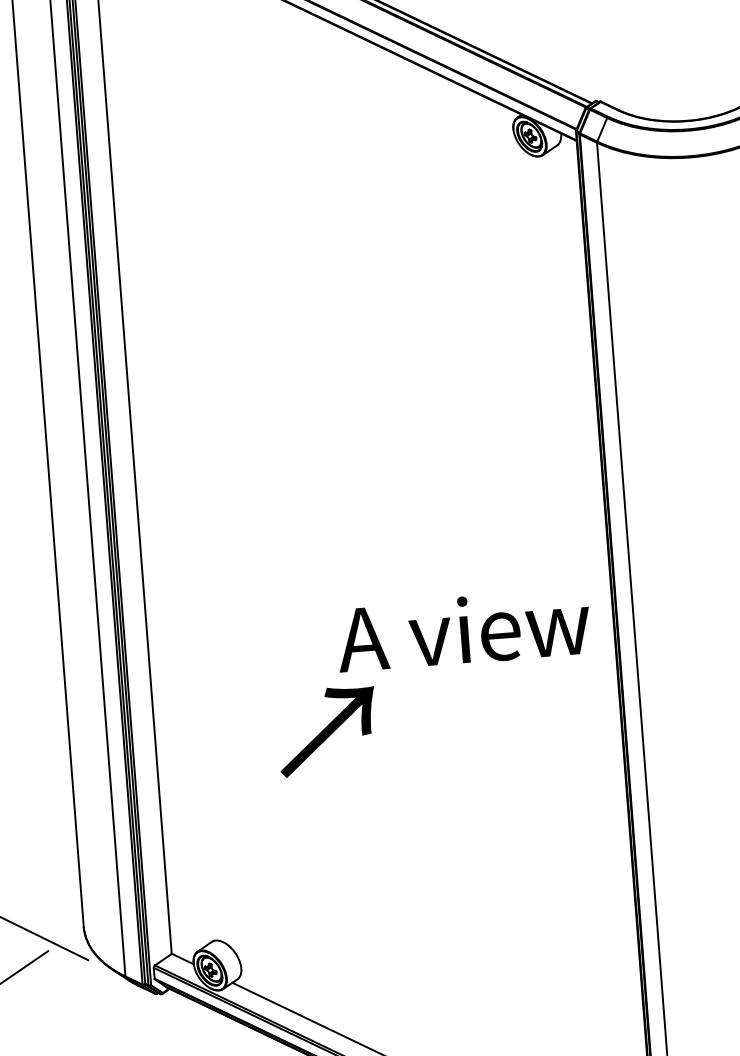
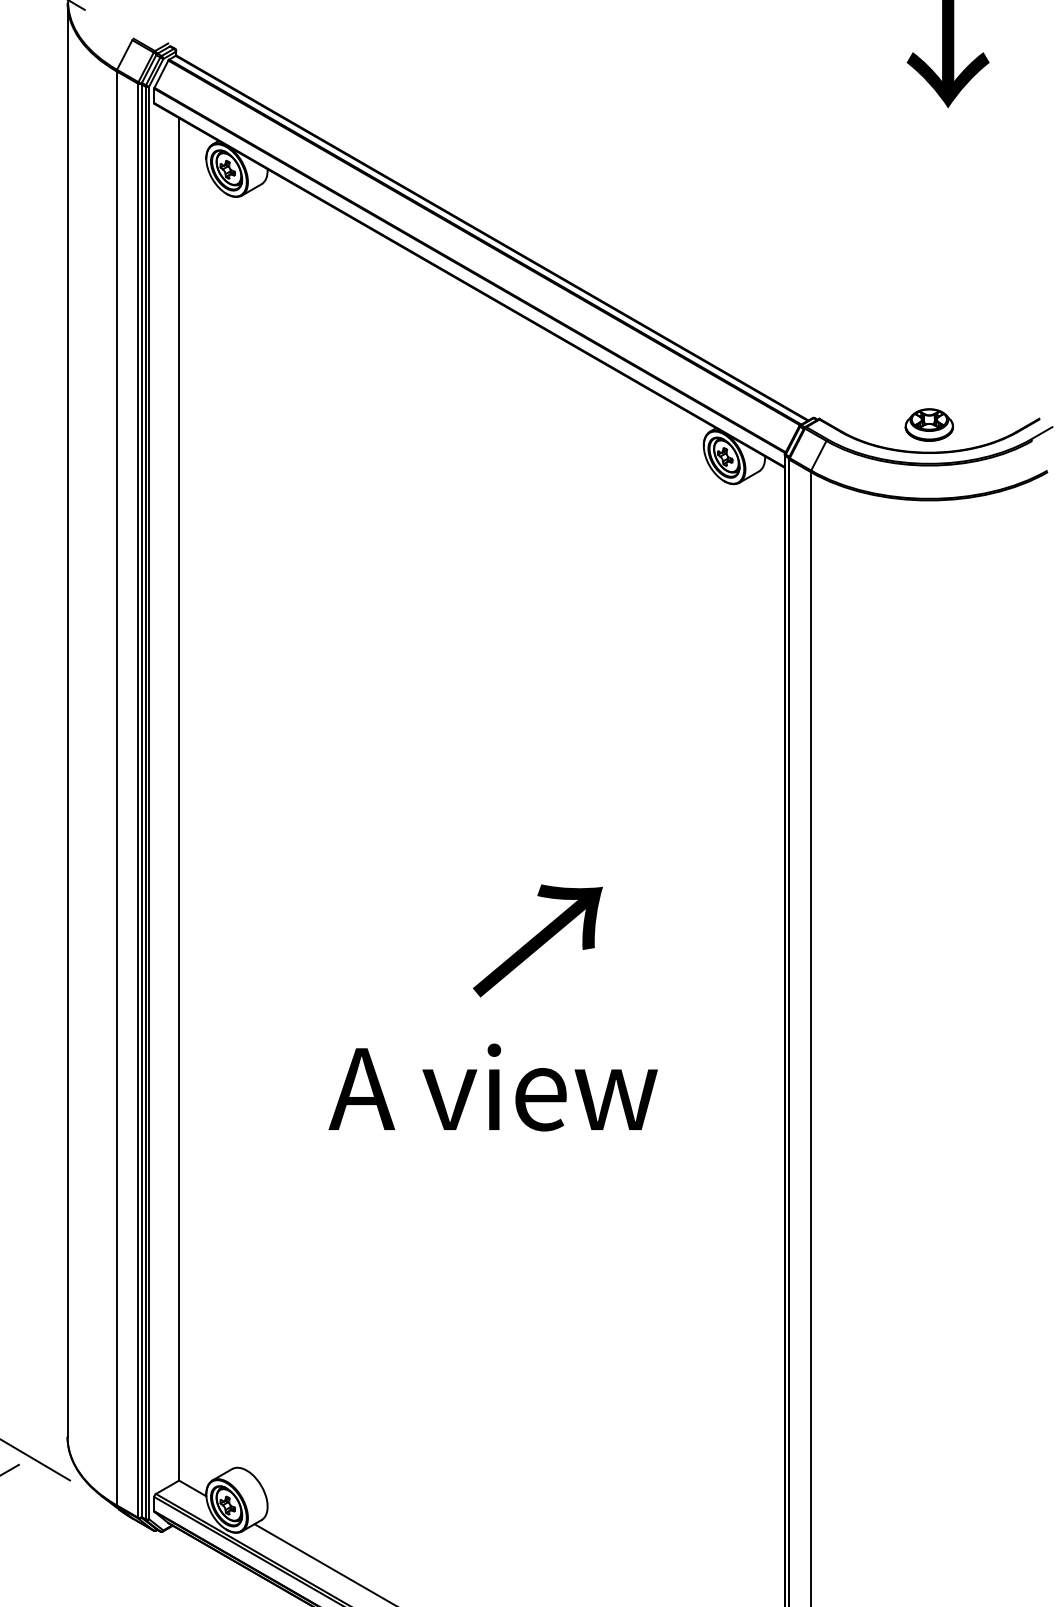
part: (685, 99) -> (929, 424), added
text: (462, 630) -> (492, 1087), moved
text: (327, 731) -> (537, 940), moved

